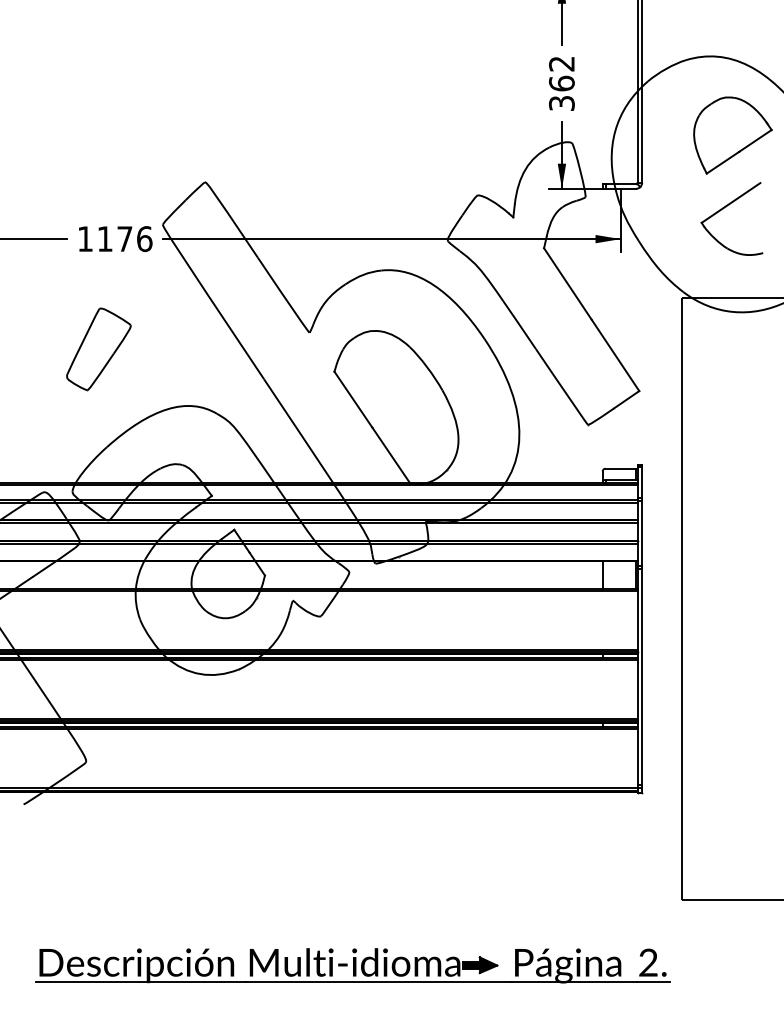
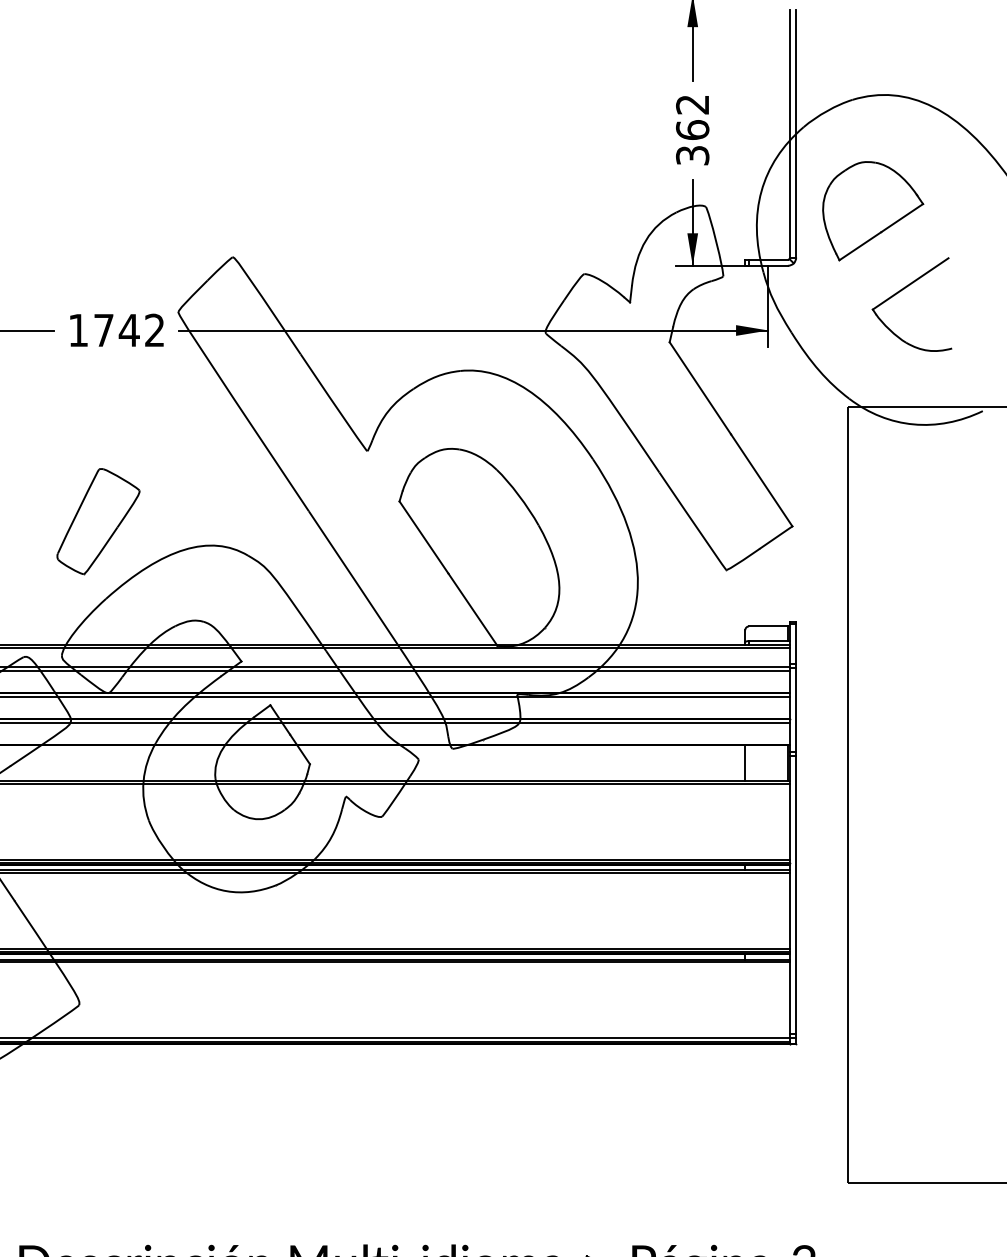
part: (732, 135) -> (872, 211), moved
text: (125, 239) -> (130, 330), 1176 -> 1742
part: (98, 349) -> (97, 521), moved

